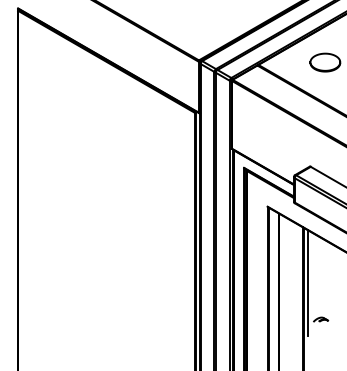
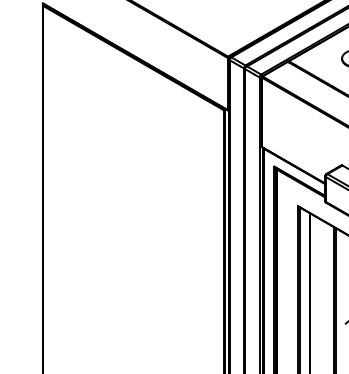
line: (307, 282) -> (339, 283), removed

